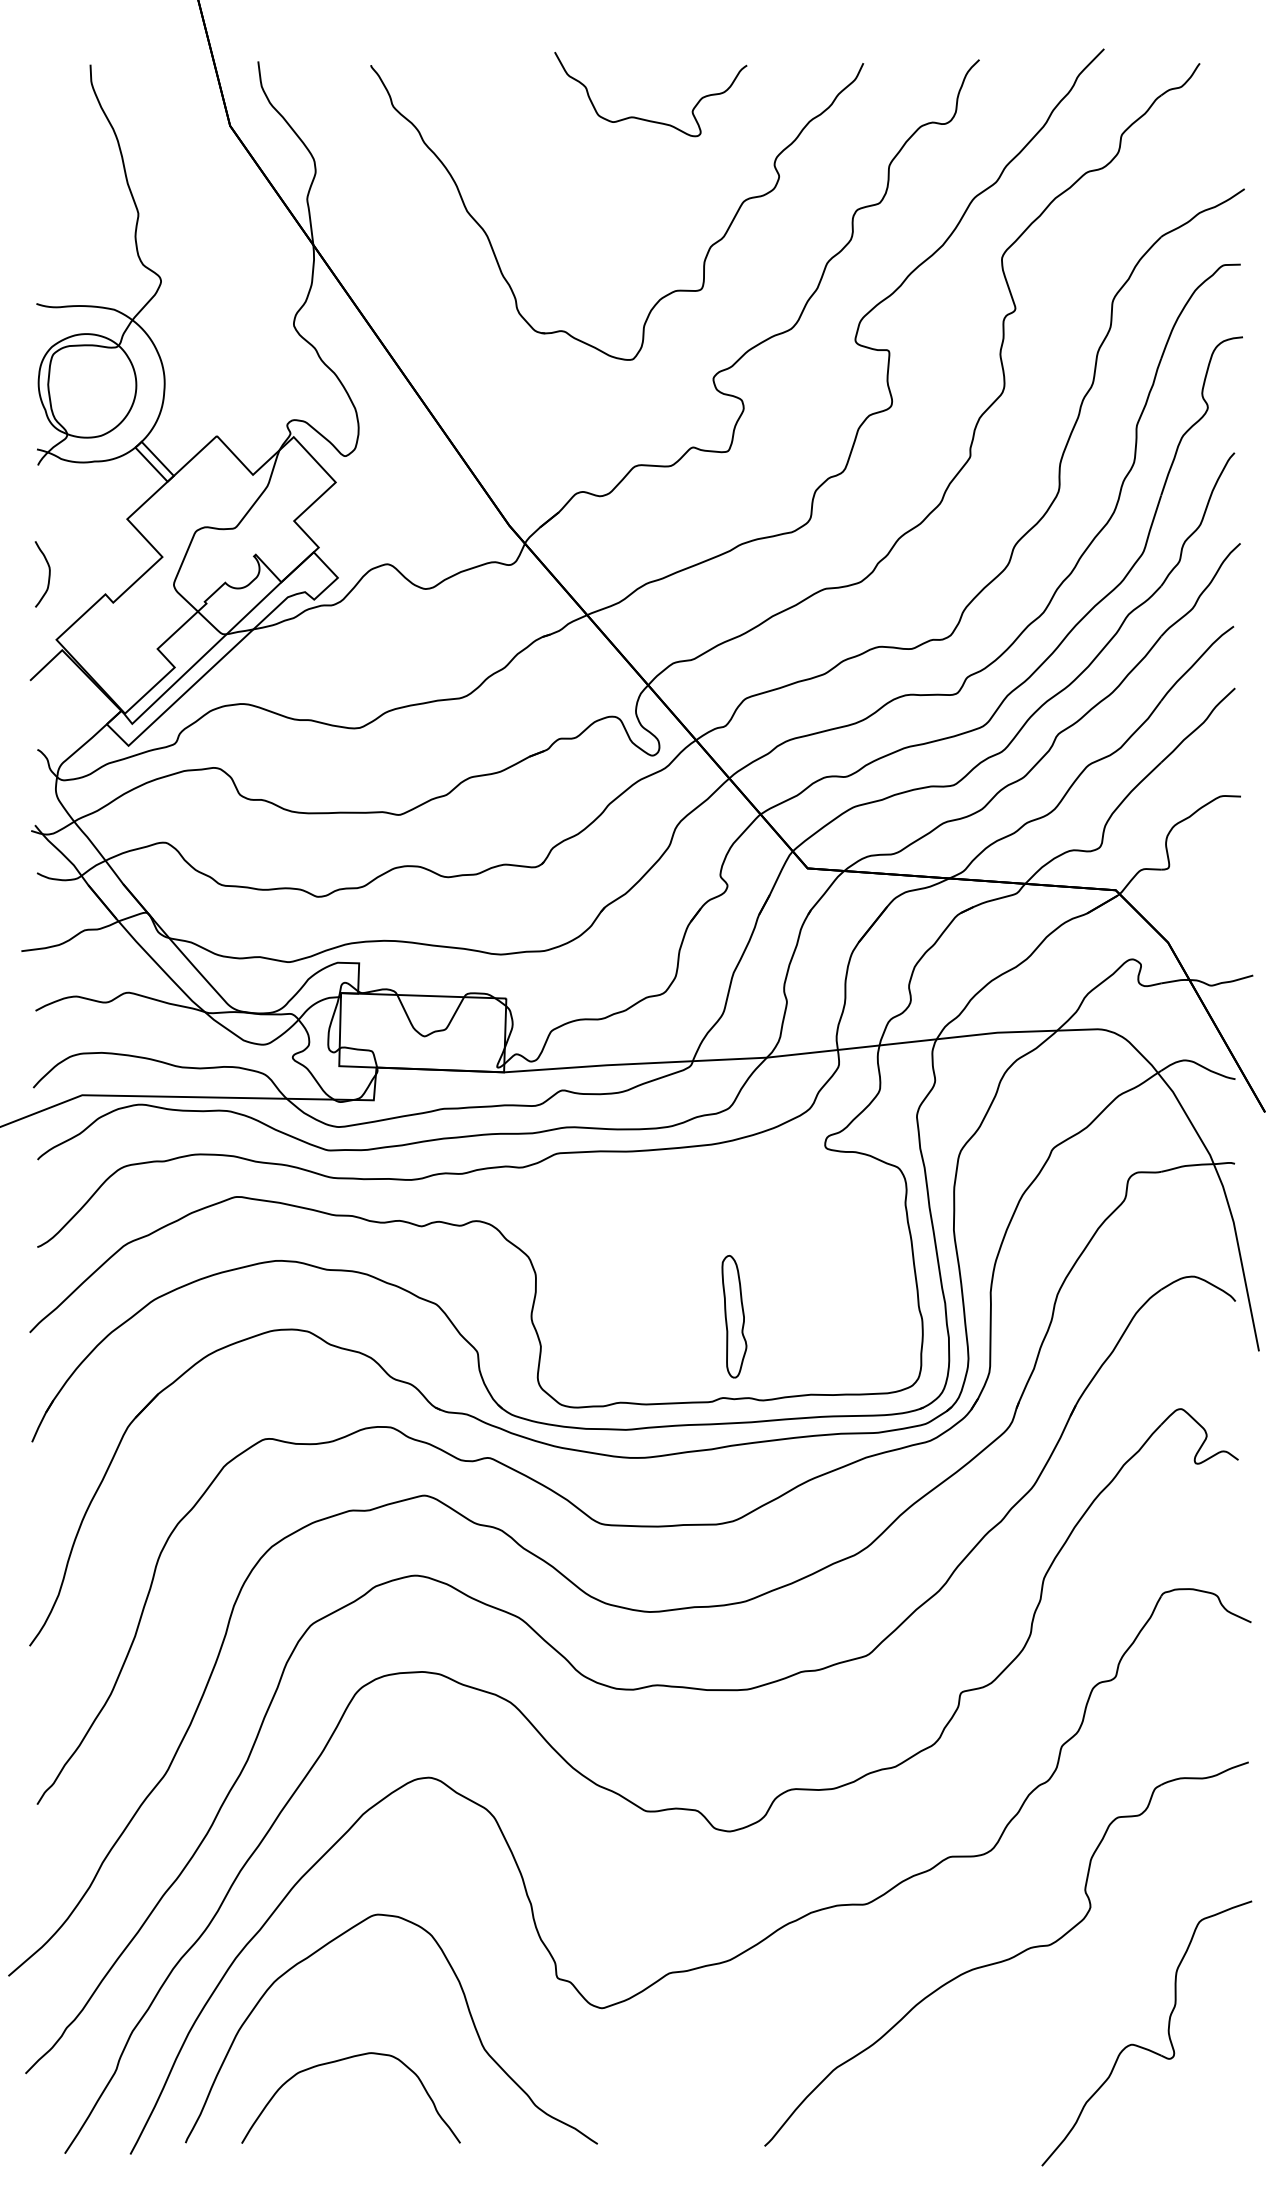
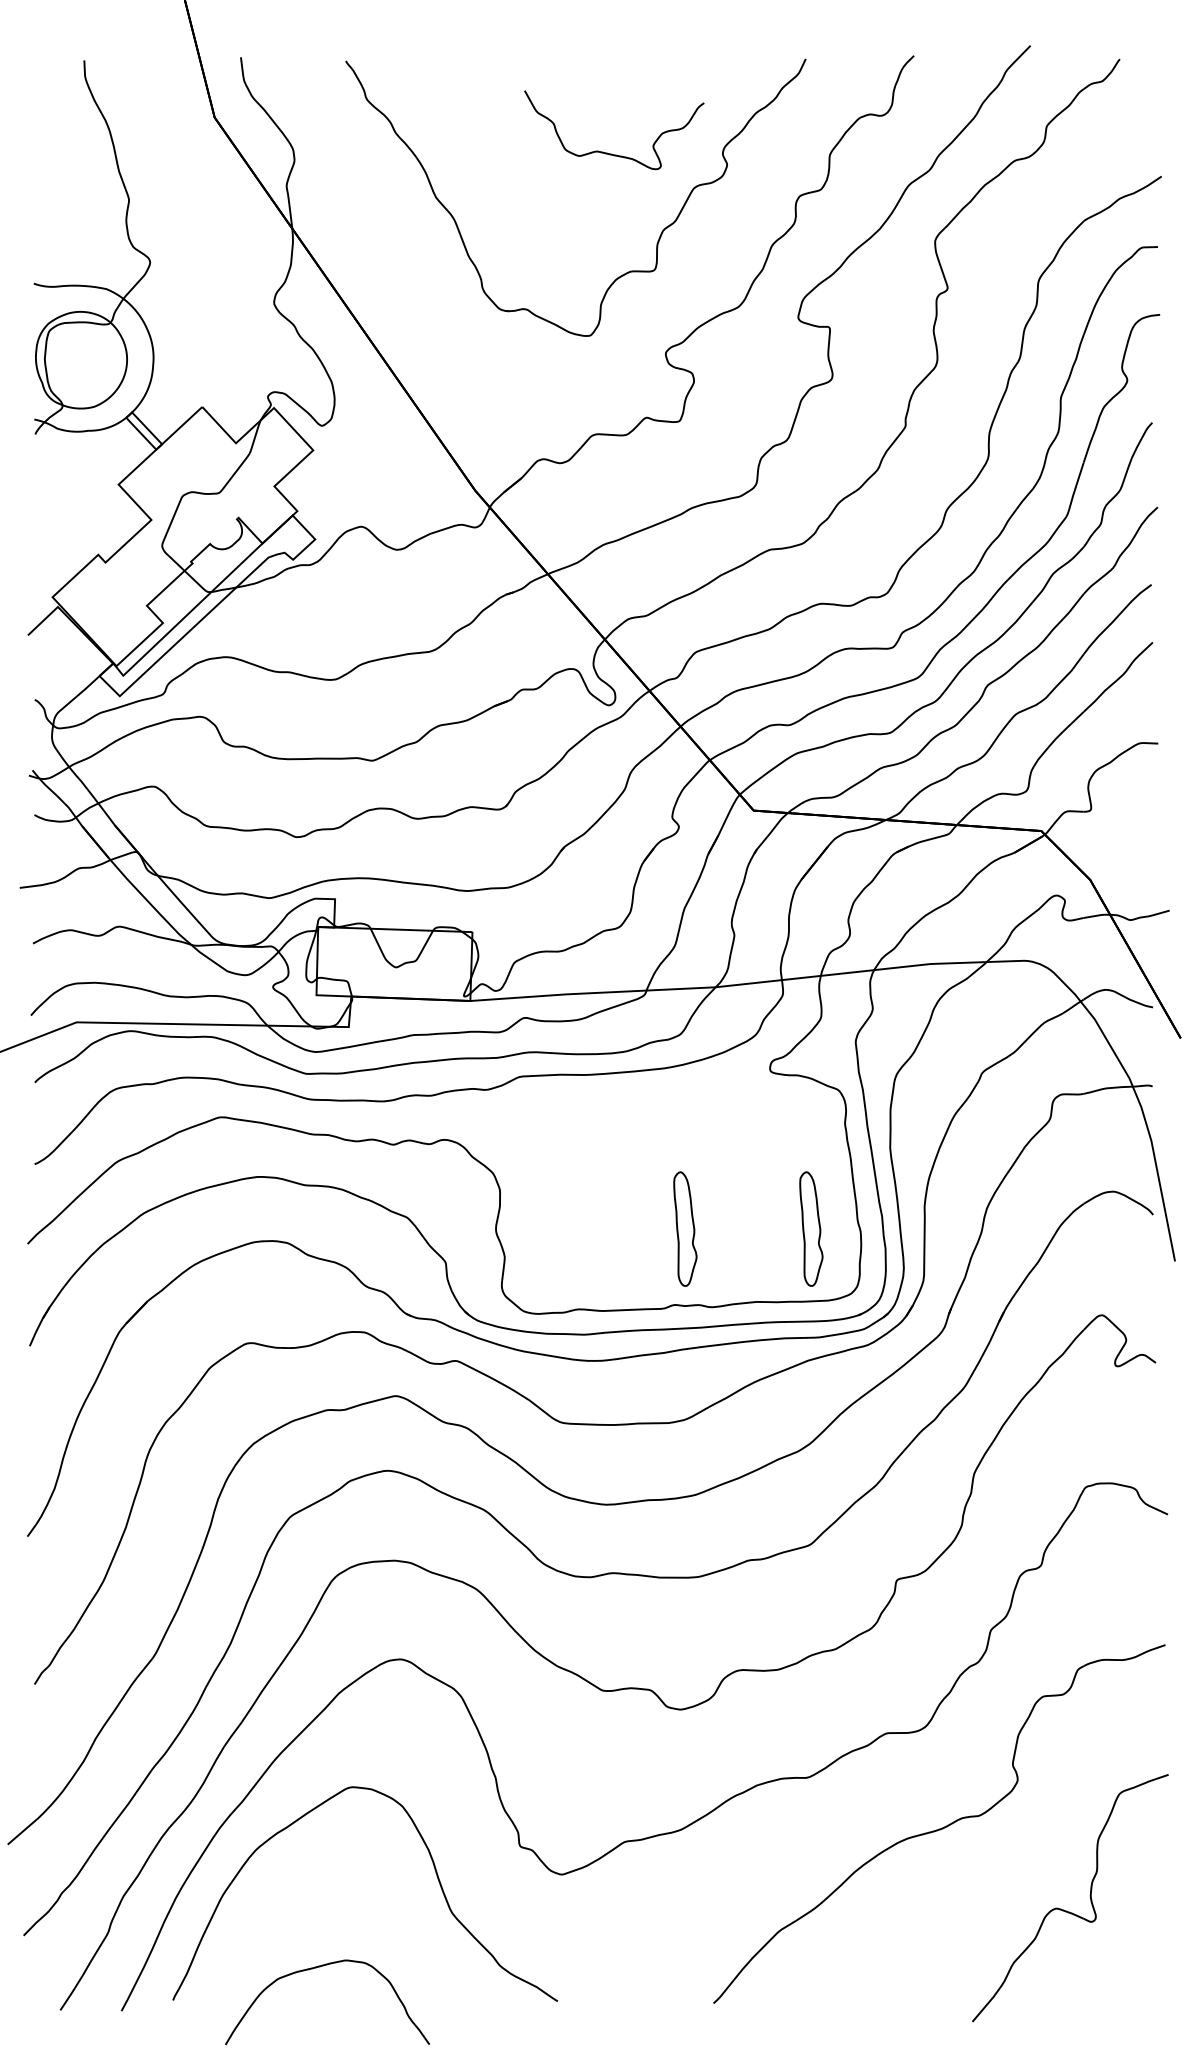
curve: (643, 118) -> (607, 152), moved
curve: (48, 574) -> (45, 536), removed
part: (869, 1316) -> (811, 1228), added
curve: (343, 2060) -> (320, 1967), moved

